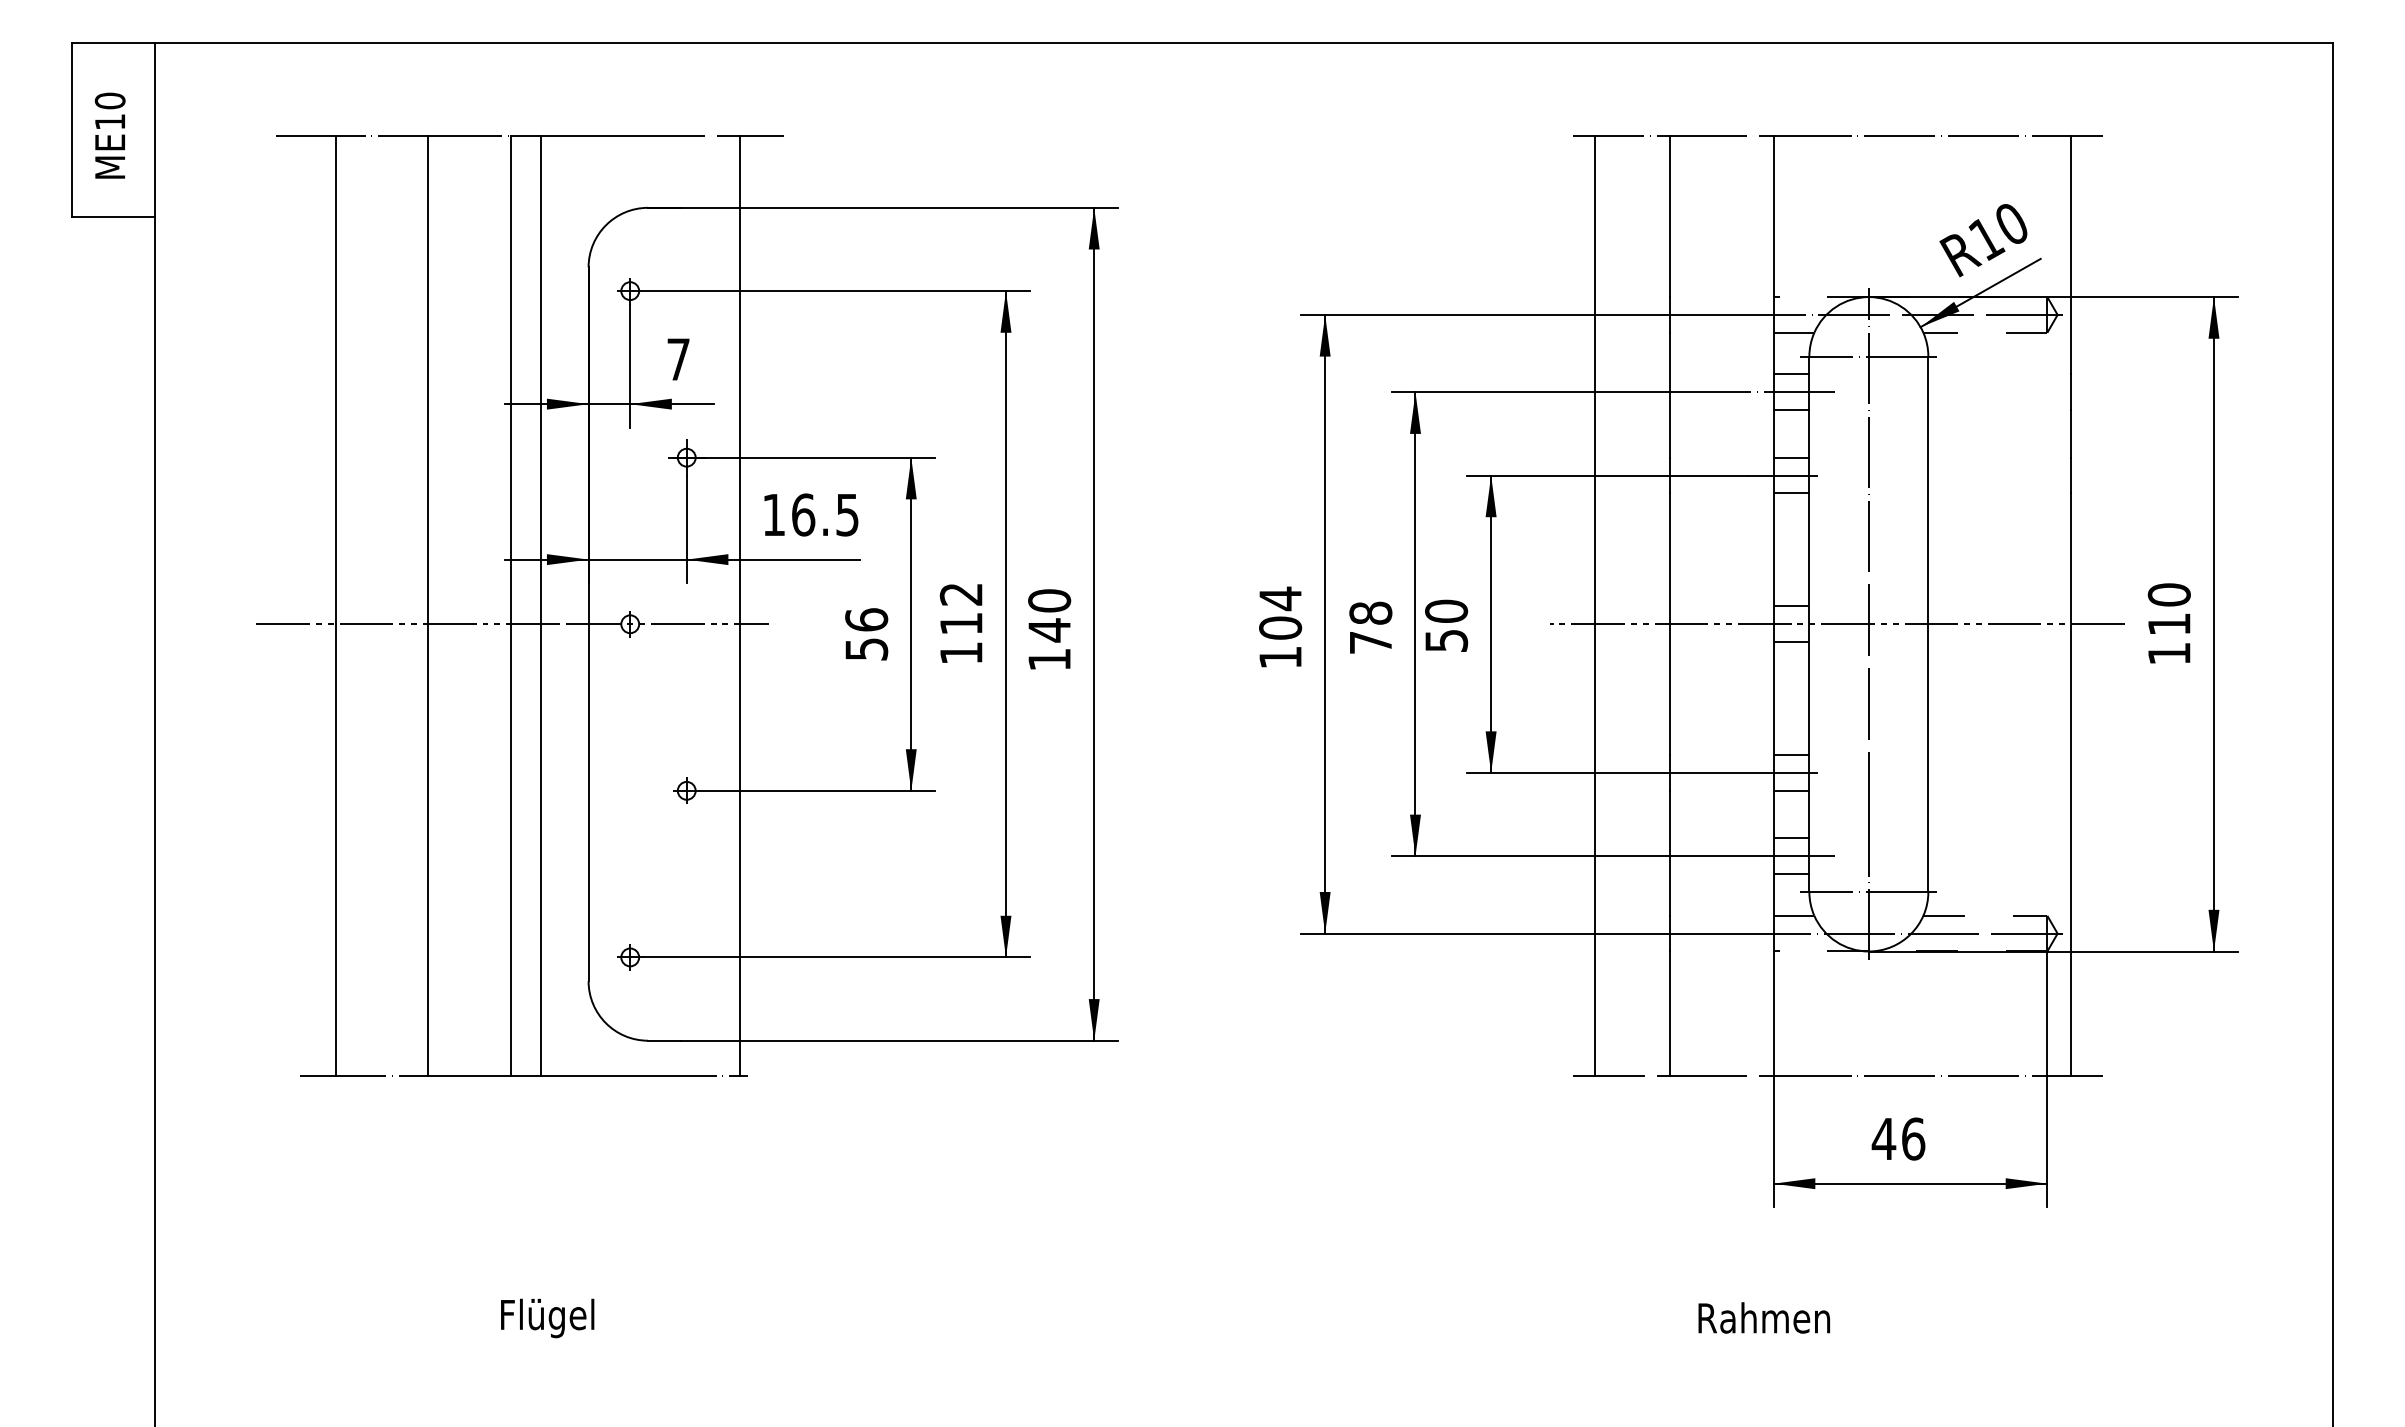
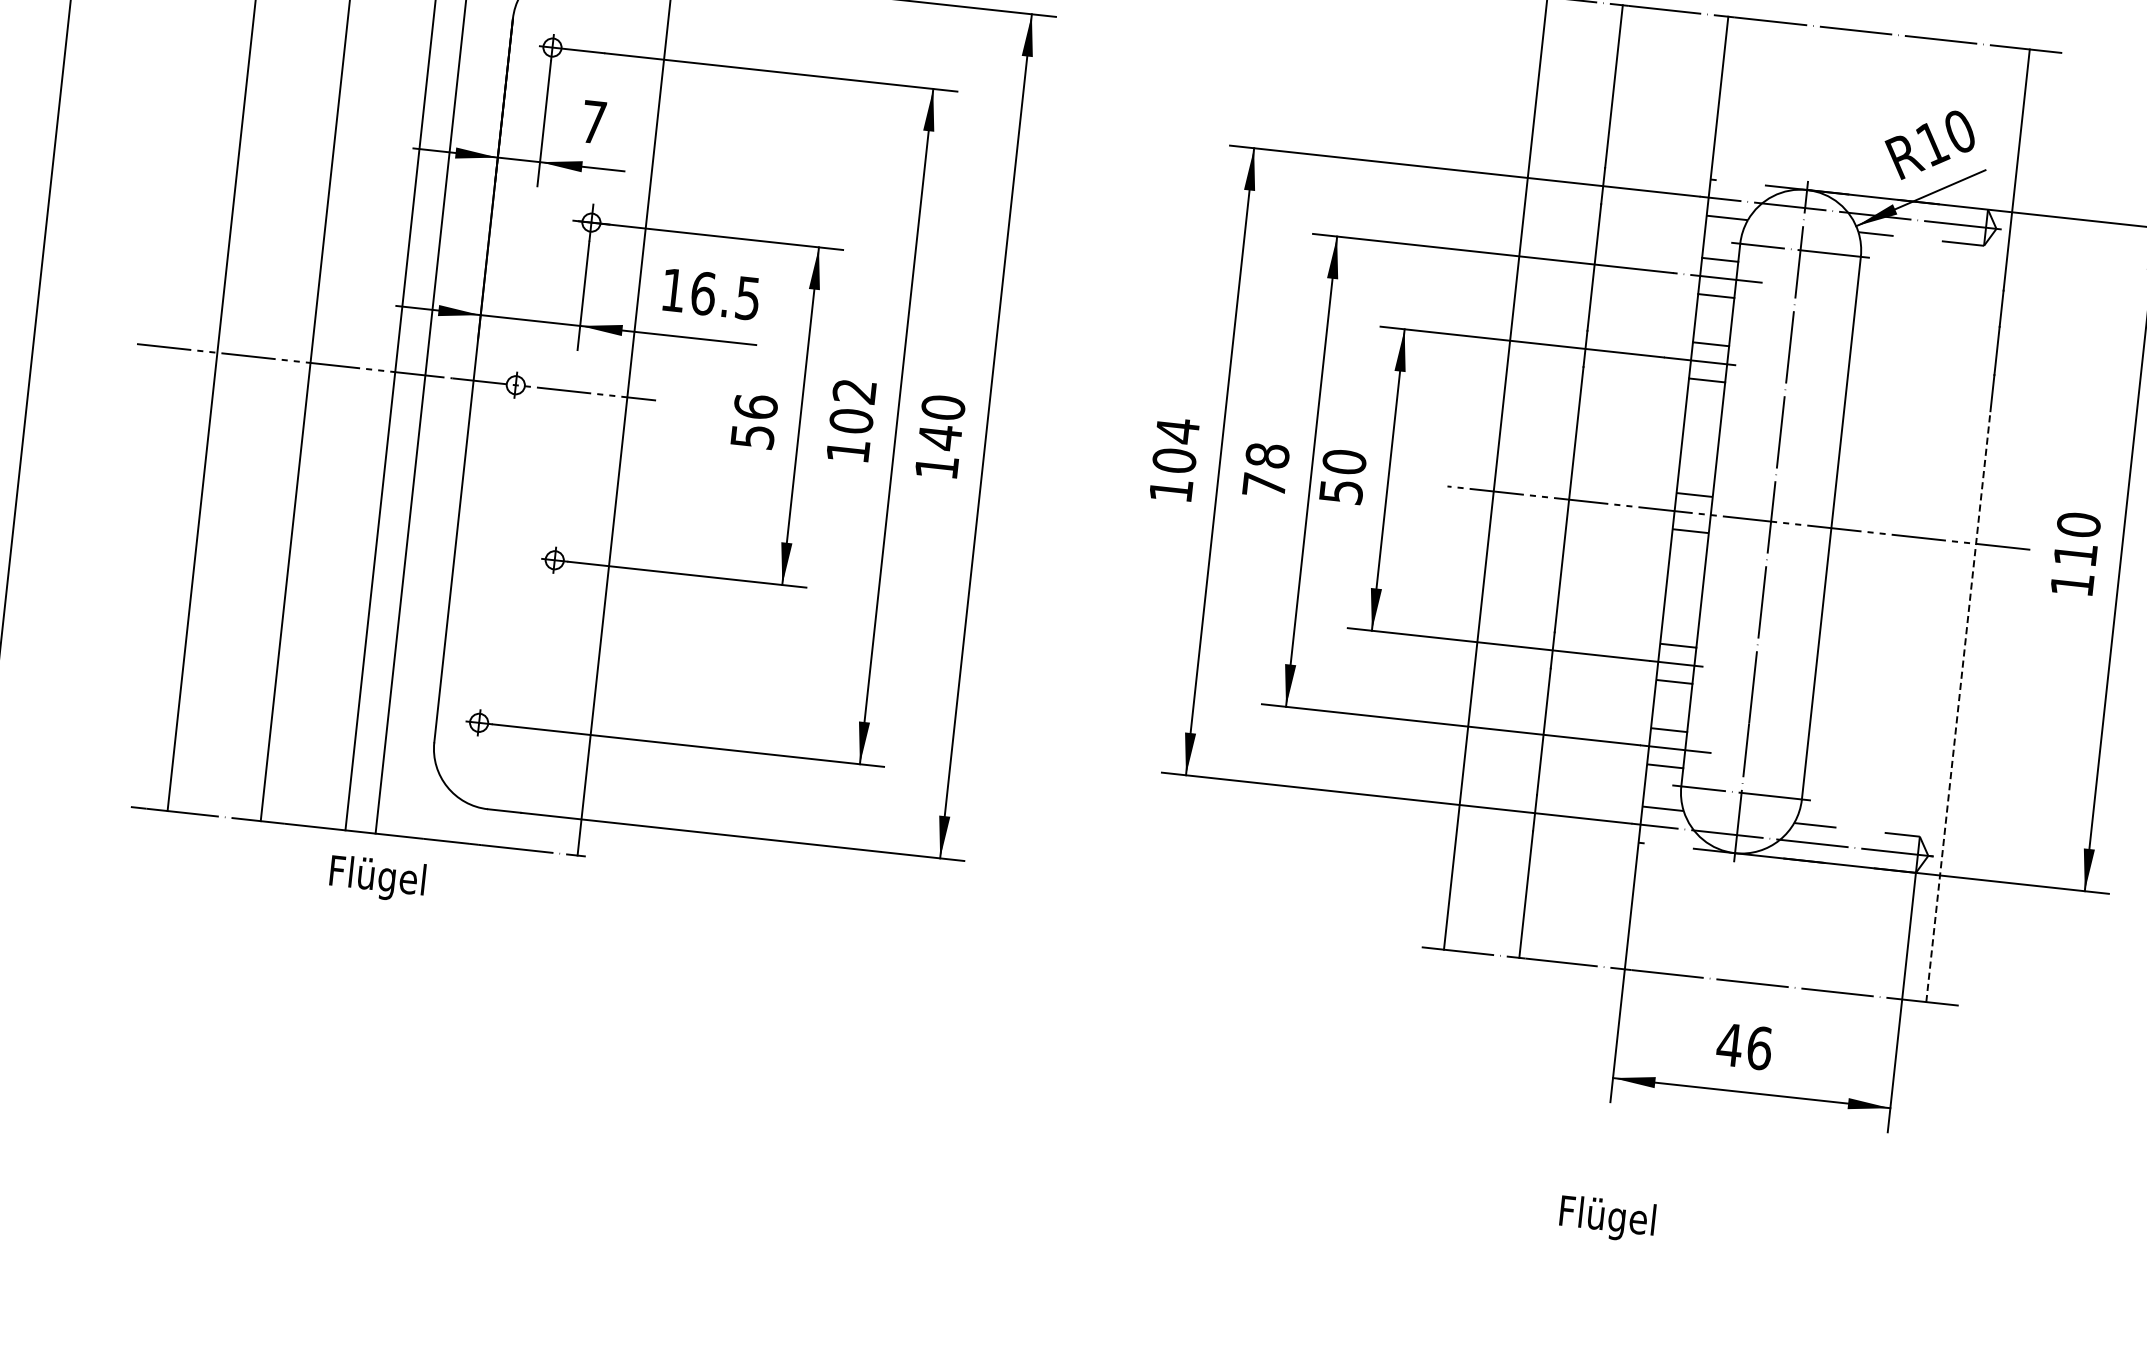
text: (960, 623) -> (850, 420), 112 -> 102
line: (2071, 784) -> (1958, 706), solid -> dashed
text: (547, 1318) -> (377, 879), moved
text: (1764, 1321) -> (1588, 1216), Rahmen -> Flügel

